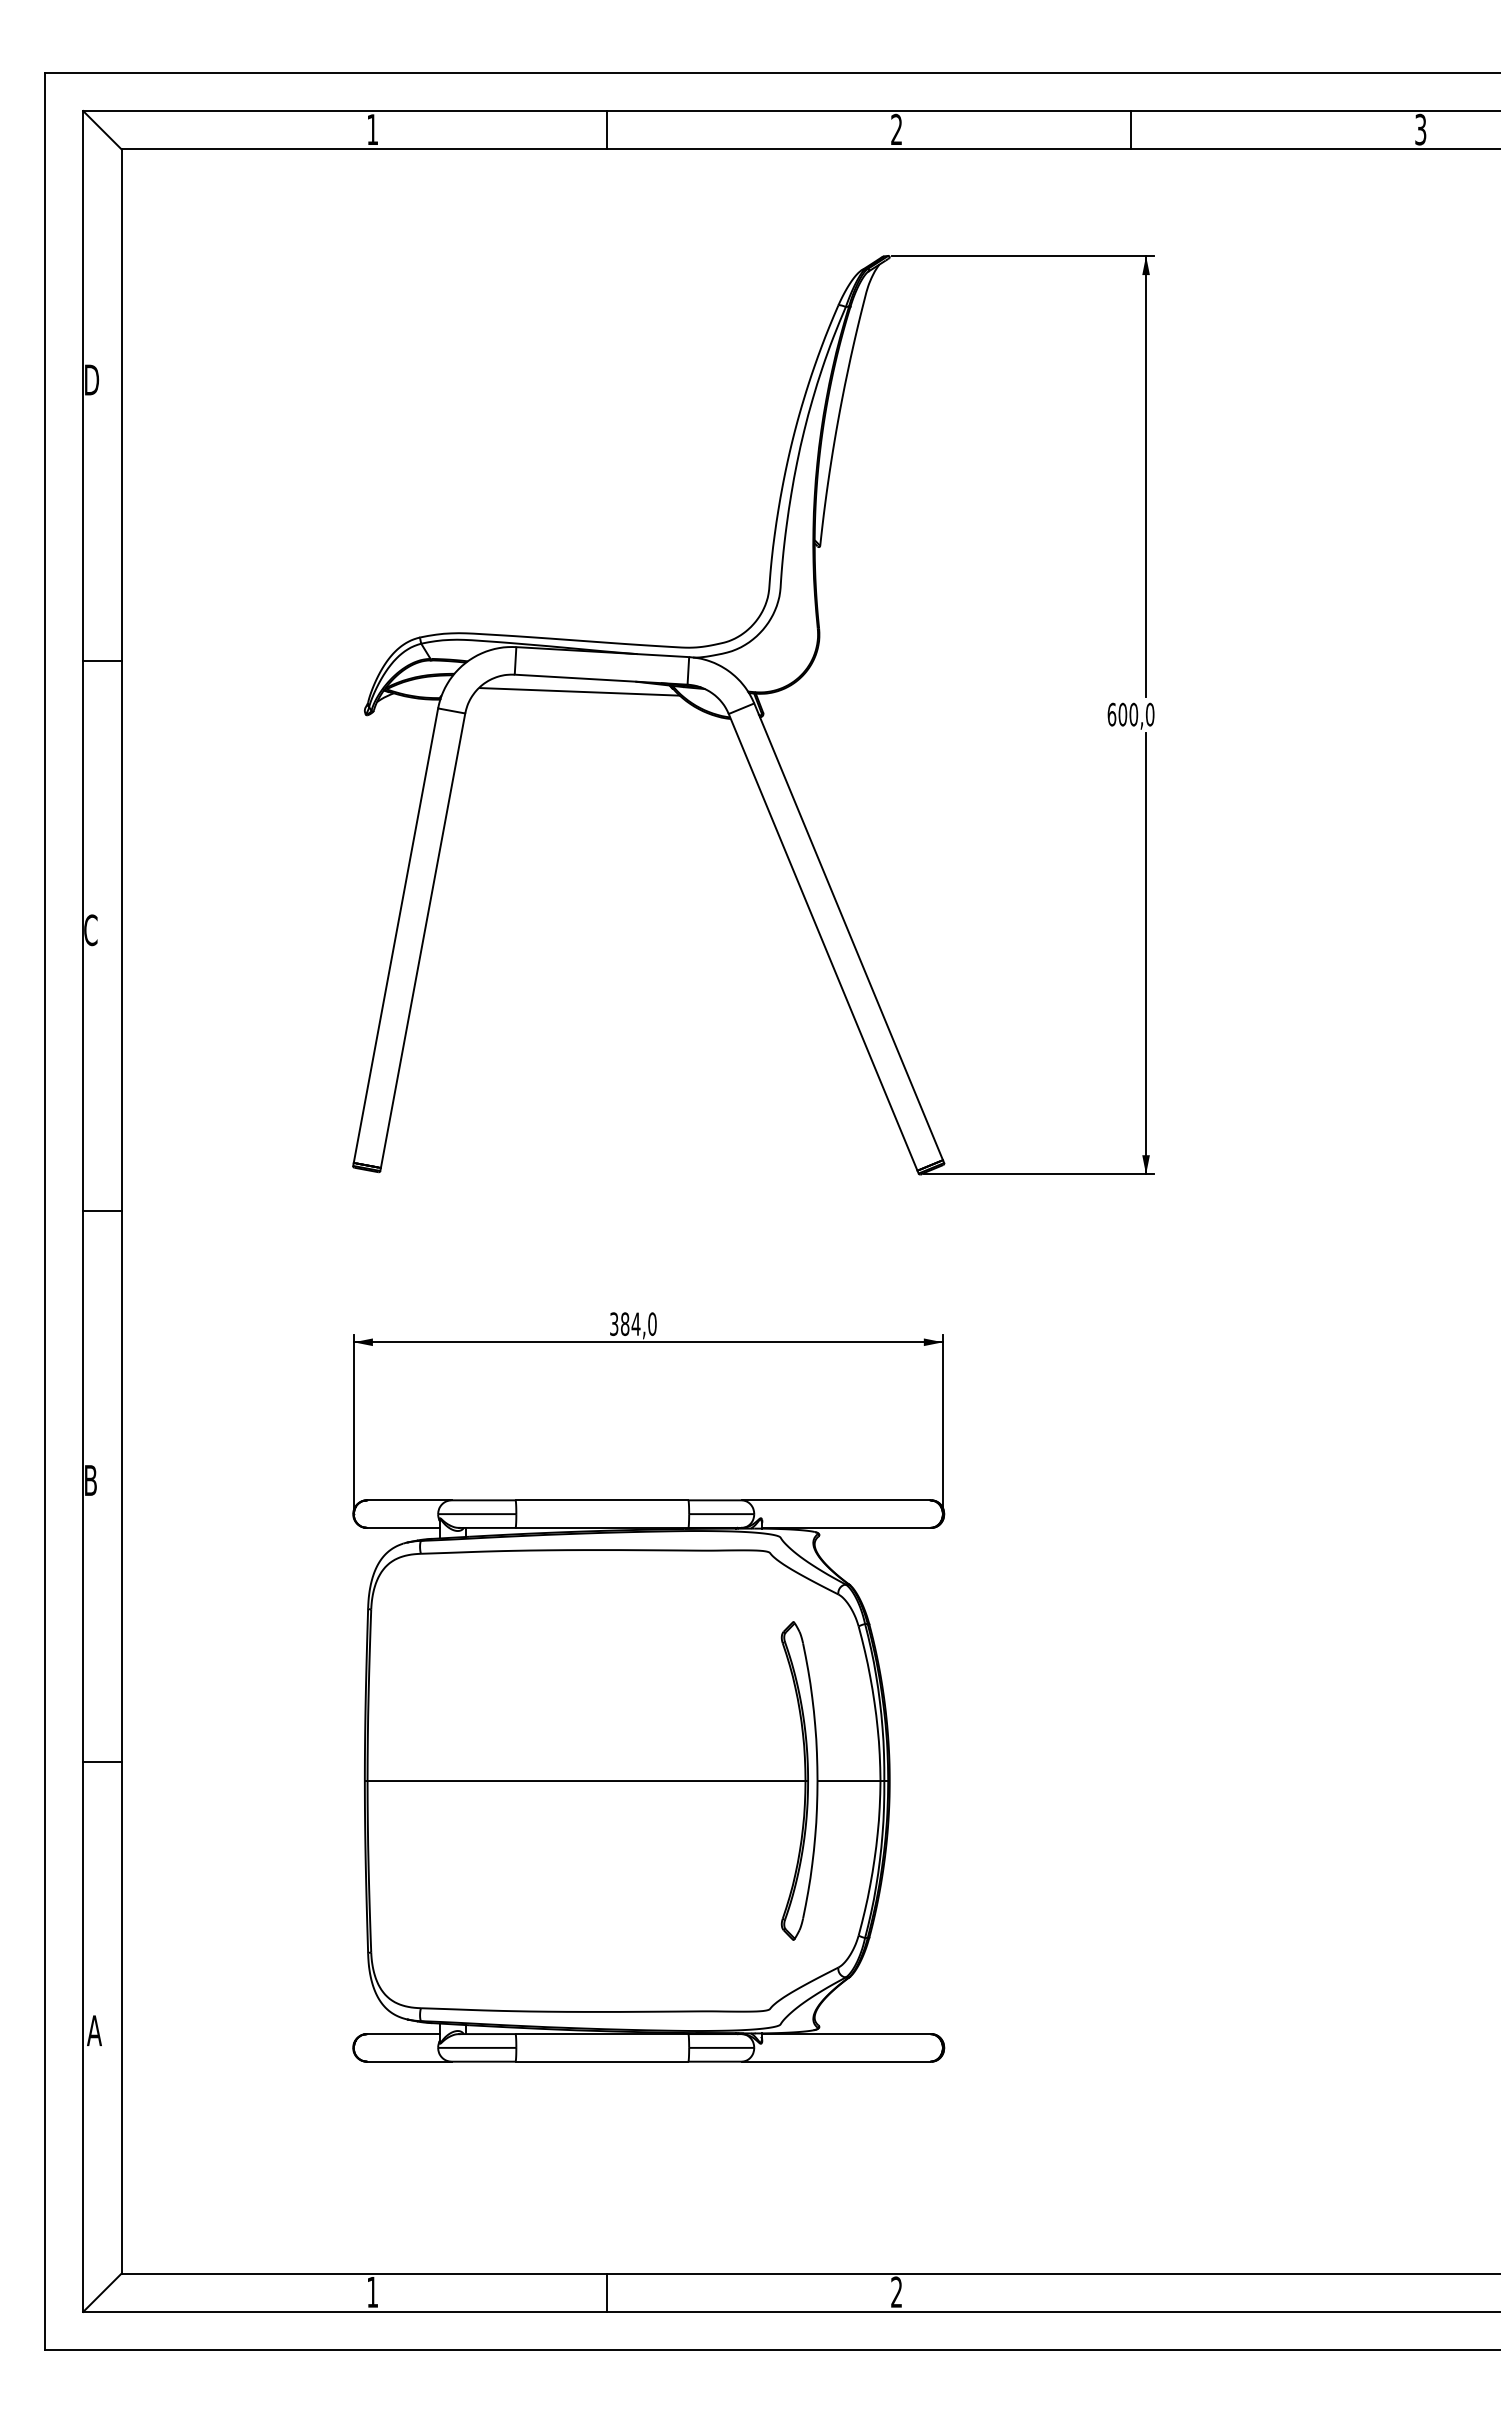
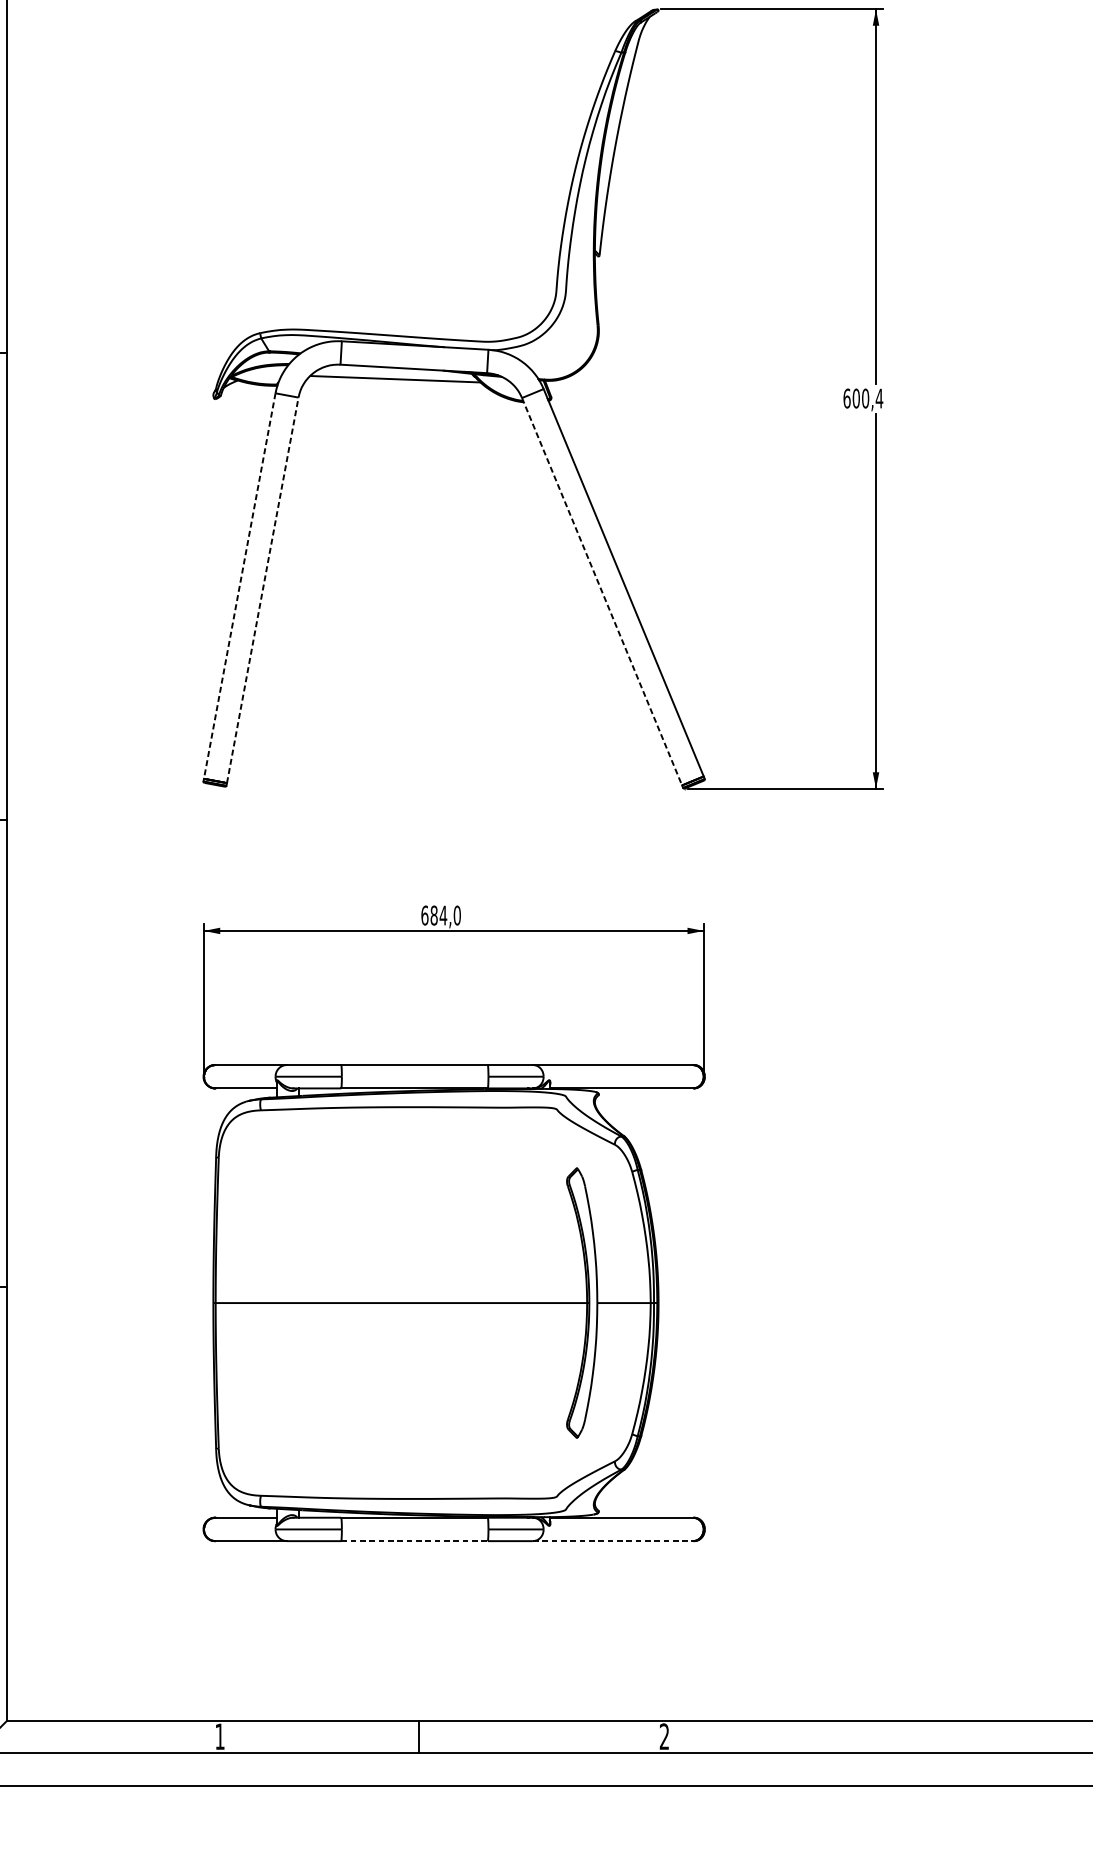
text: (1149, 714) -> (878, 398), 600,0 -> 600,4
line: (395, 936) -> (239, 586), solid -> dashed
line: (423, 940) -> (263, 590), solid -> dashed
line: (823, 942) -> (602, 591), solid -> dashed
text: (614, 1324) -> (425, 915), 384,0 -> 684,0
line: (602, 2061) -> (414, 1540), solid -> dashed
line: (836, 2061) -> (613, 1540), solid -> dashed

